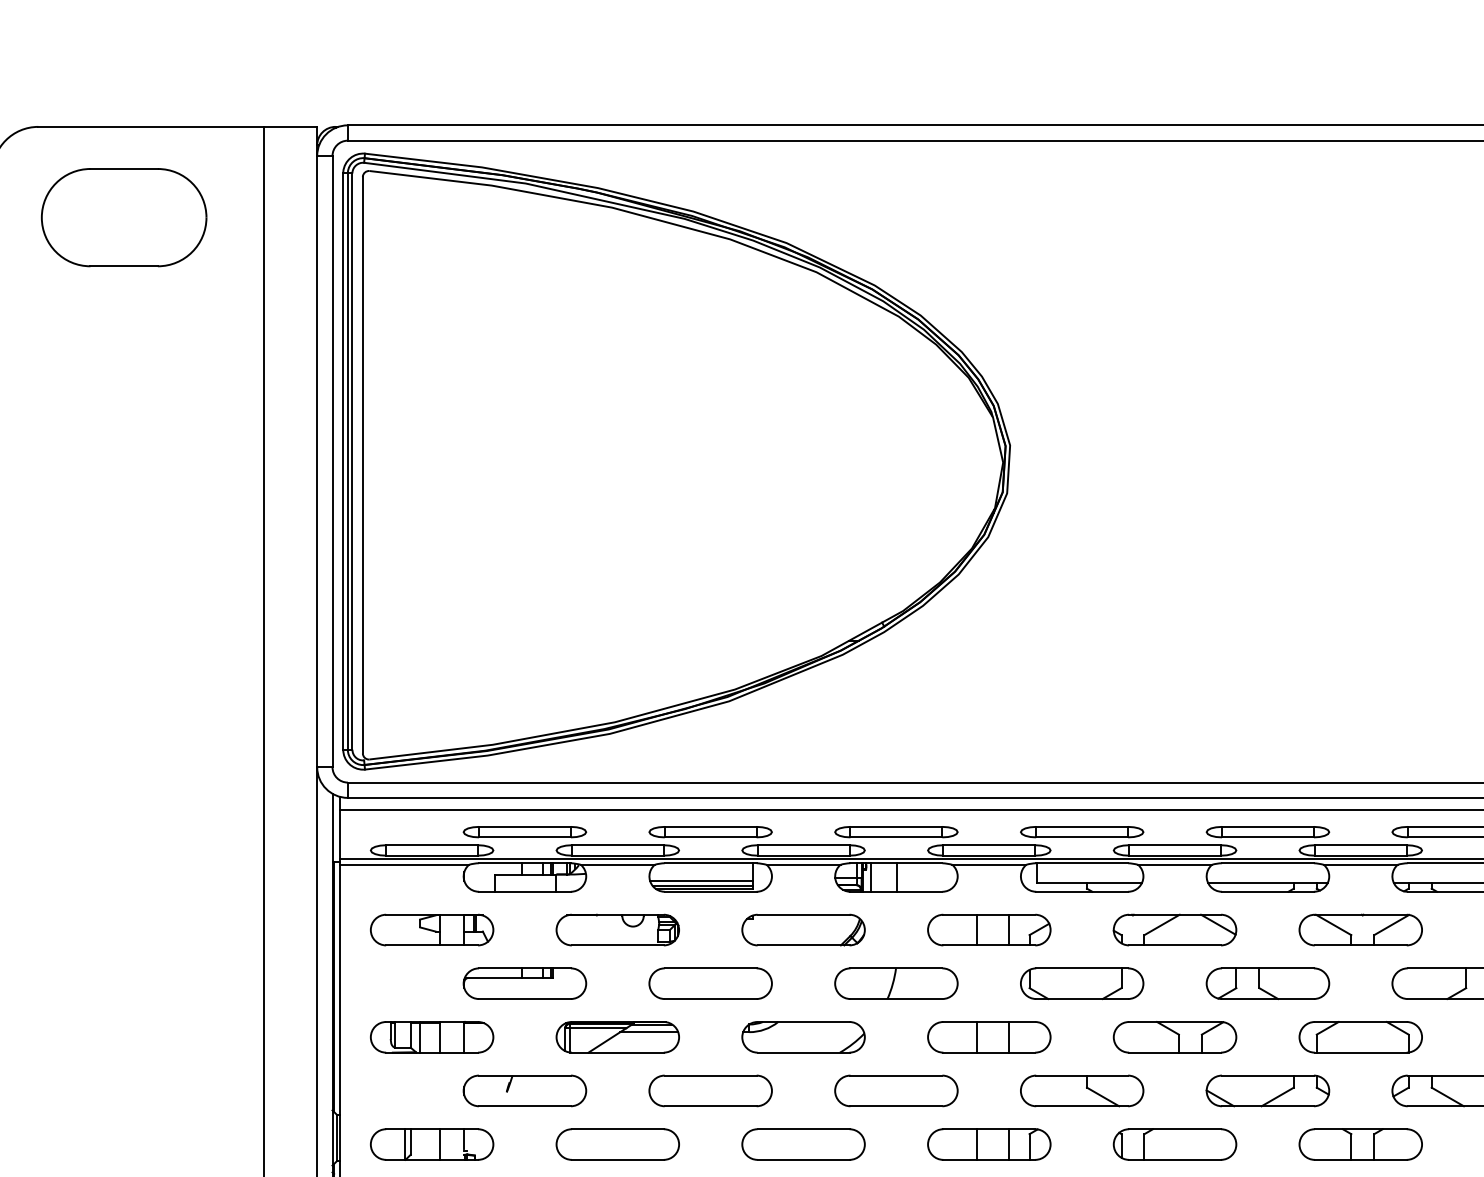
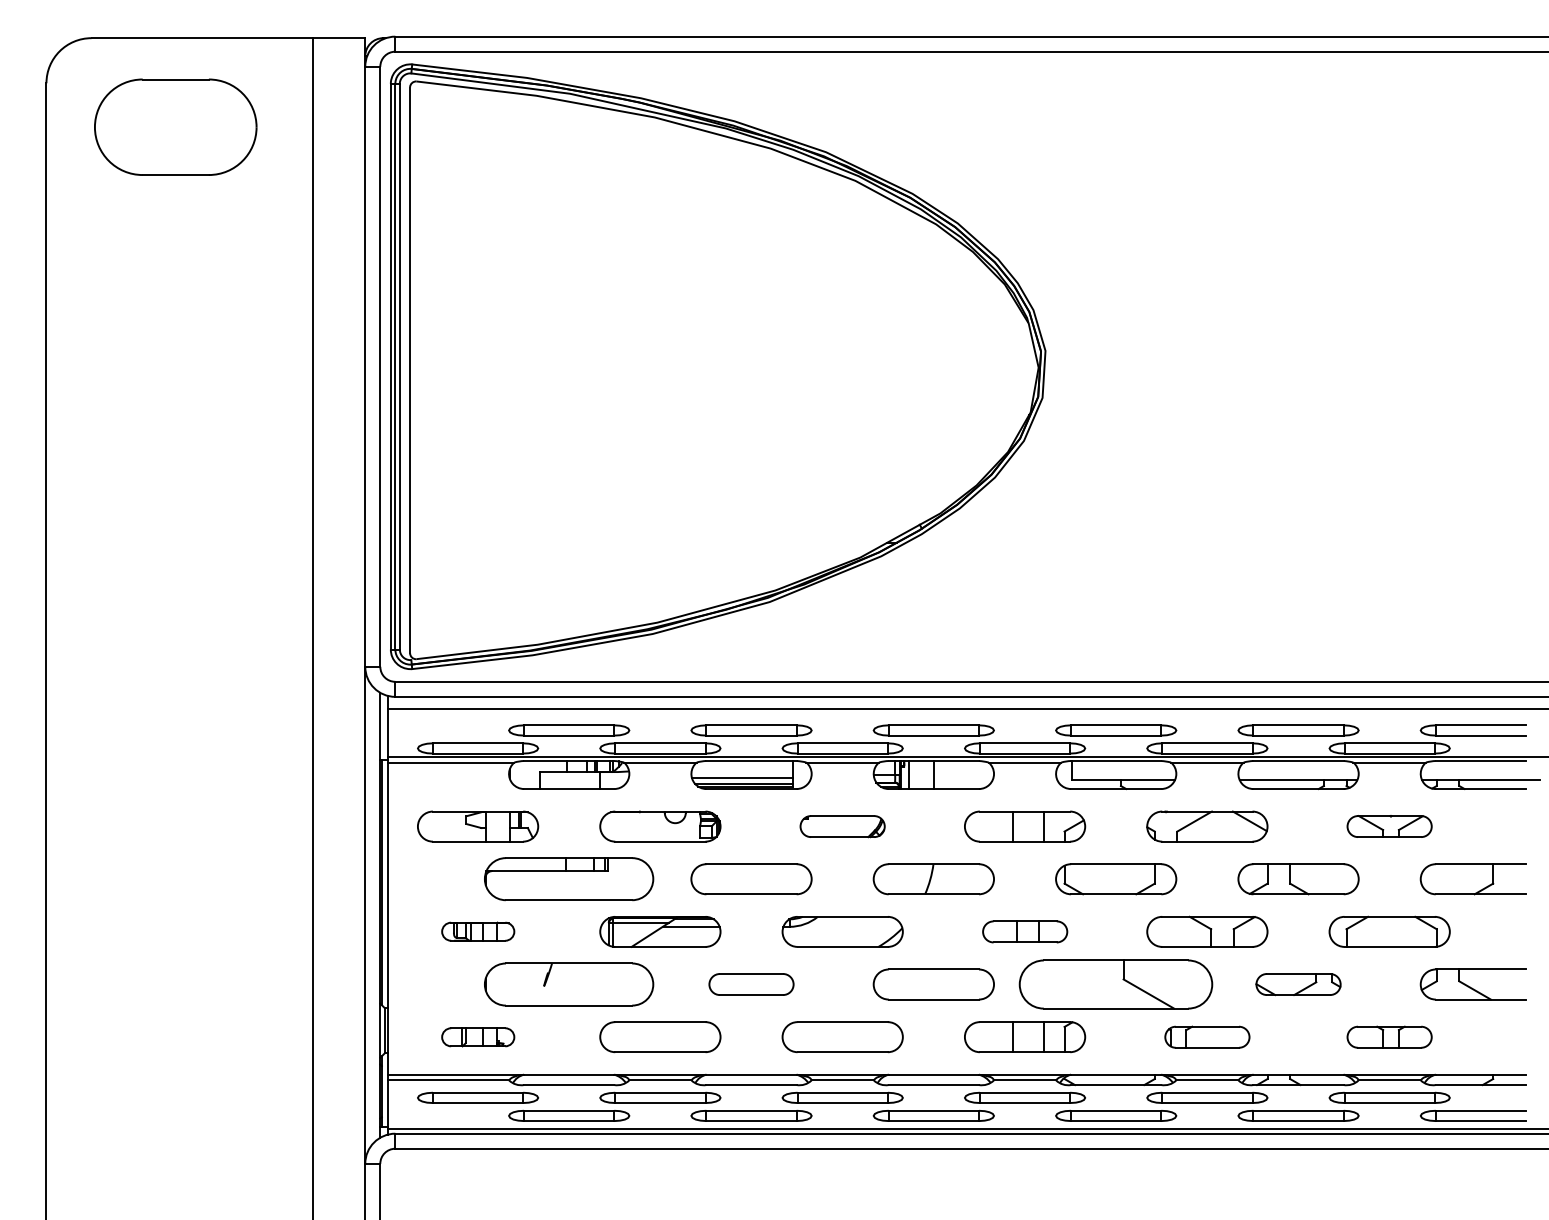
part: (803, 929) -> (842, 826), size x0.7
part: (1360, 929) -> (1389, 826), size x0.7
part: (525, 983) -> (569, 879), size x1.4
part: (432, 1036) -> (478, 931), size x0.6
part: (989, 1036) -> (1025, 931), size x0.7
part: (525, 1090) -> (569, 984), size x1.4
part: (710, 1090) -> (751, 984), size x0.7
part: (1082, 1090) -> (1116, 984), size x1.6
part: (1267, 1090) -> (1298, 984), size x0.7
part: (432, 1144) -> (478, 1037), size x0.6
part: (1175, 1144) -> (1207, 1037), size x0.7
part: (1360, 1144) -> (1389, 1037), size x0.7

